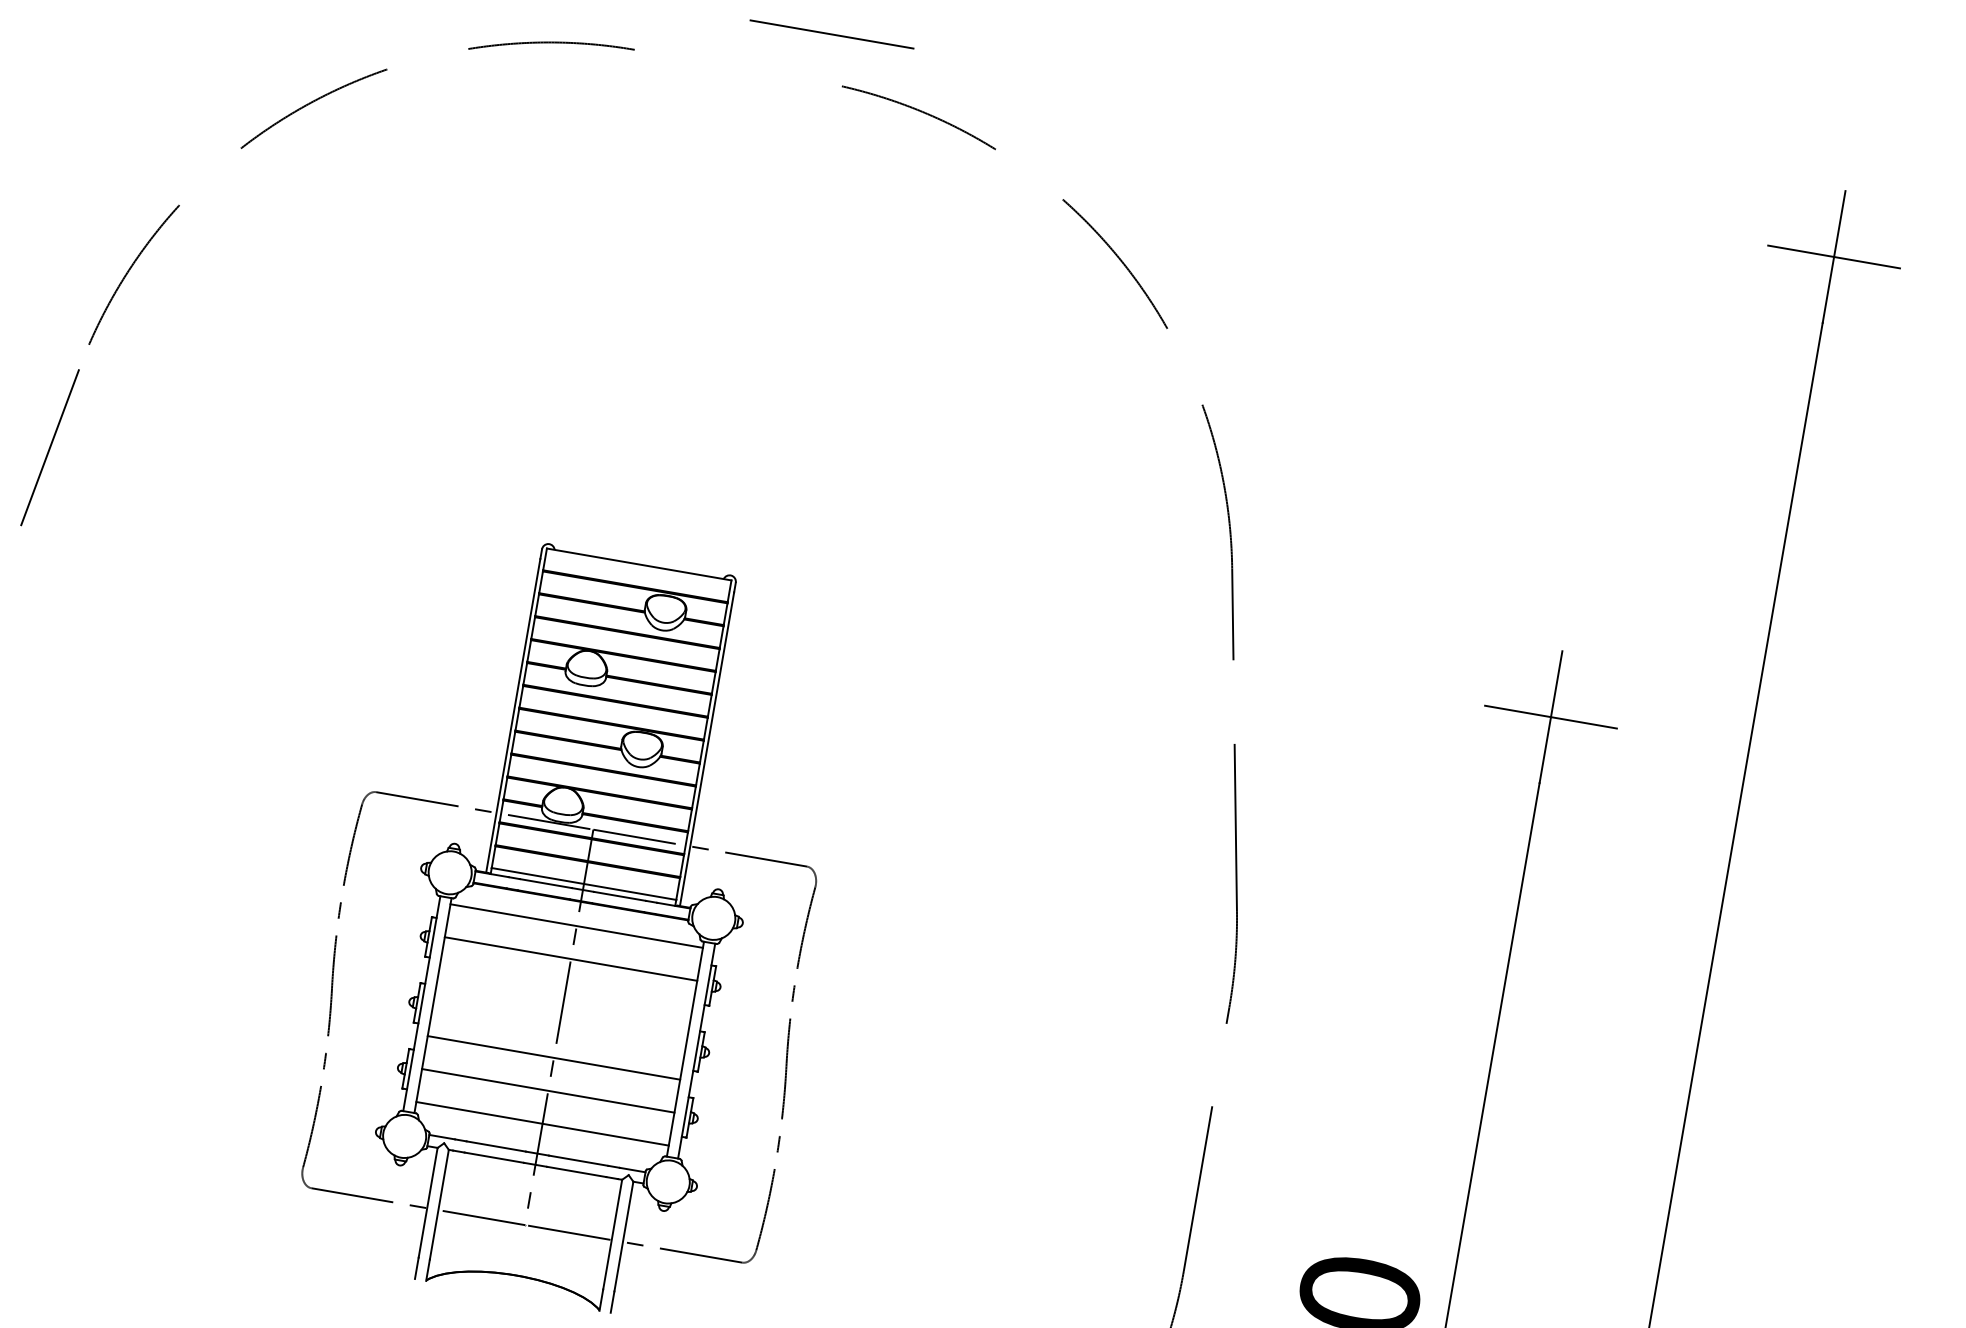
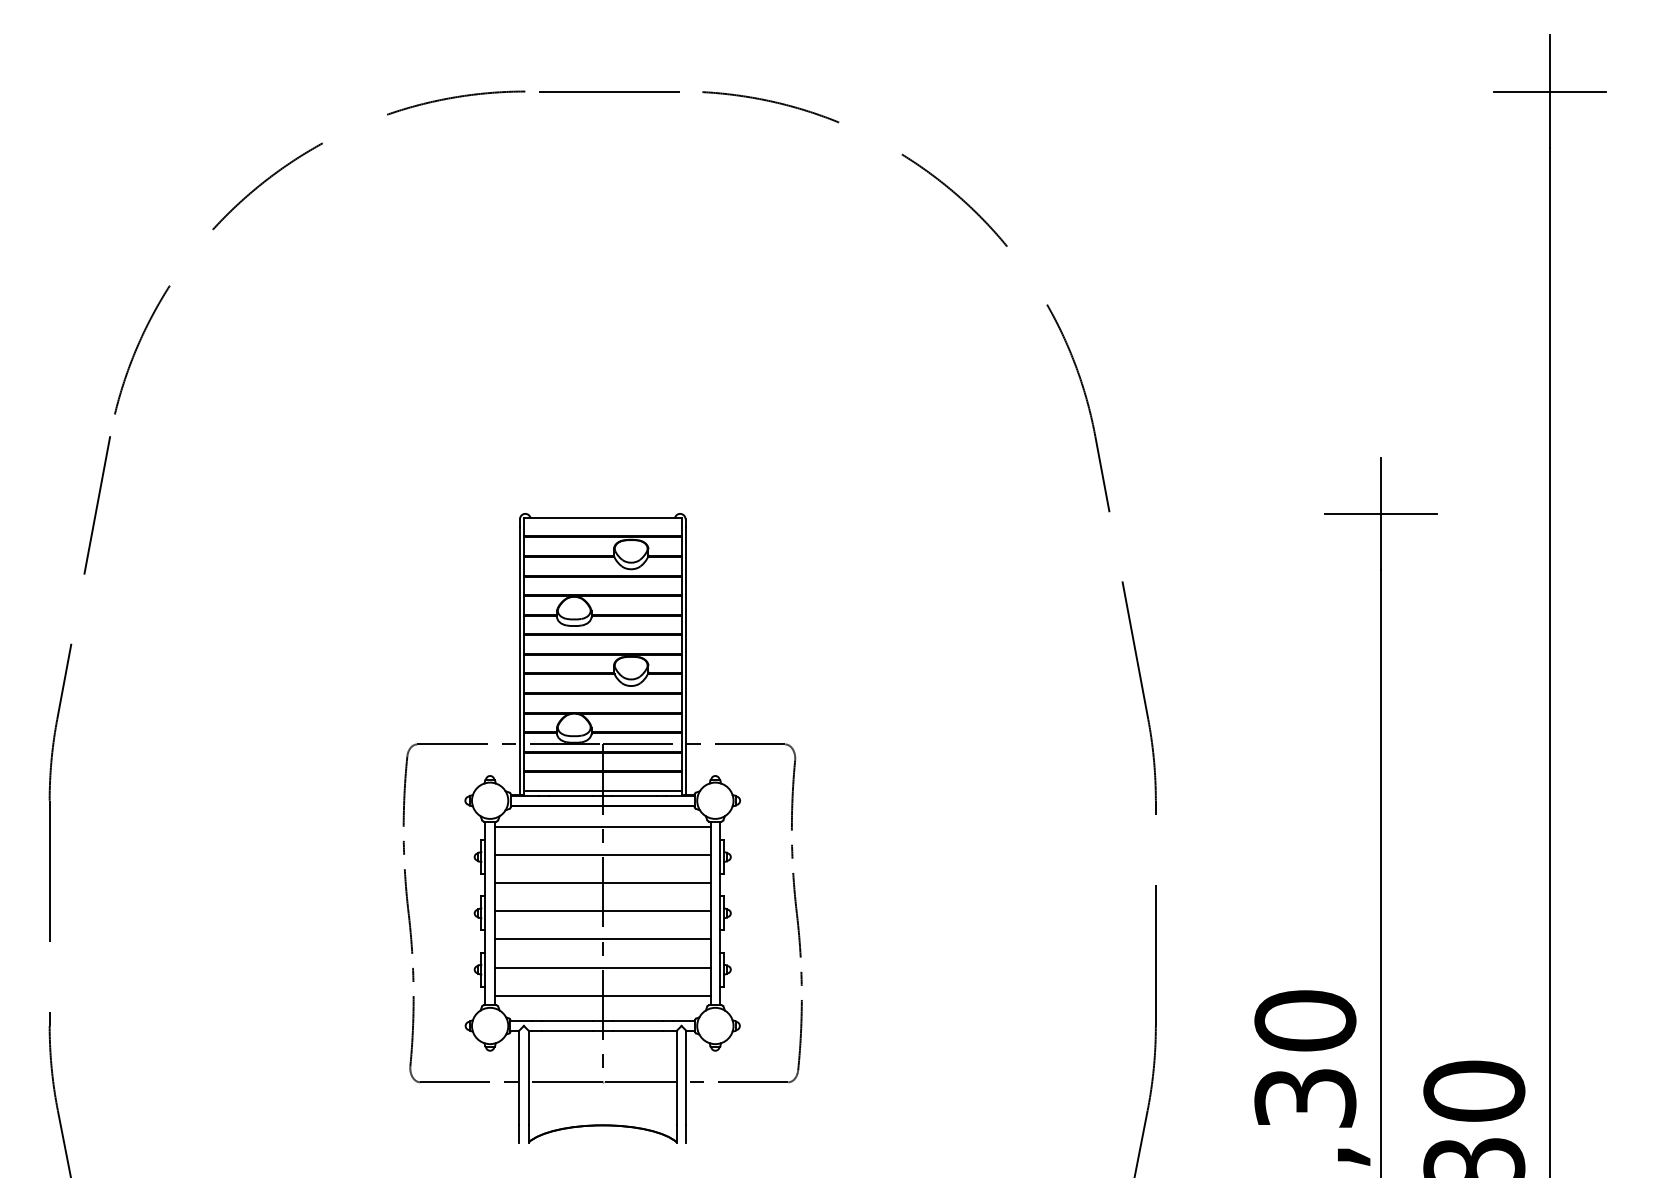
line: (831, 34) -> (609, 91), moved
line: (564, 992) -> (602, 883), added
line: (559, 1025) -> (602, 911), added

